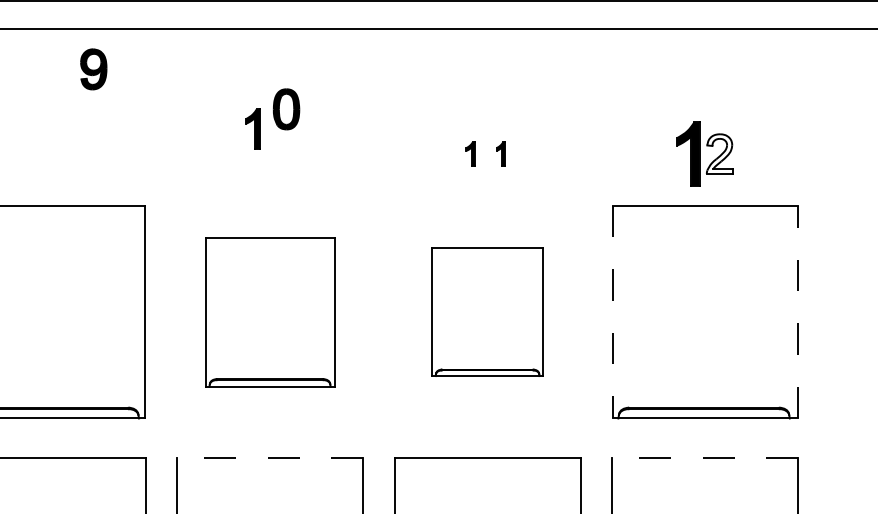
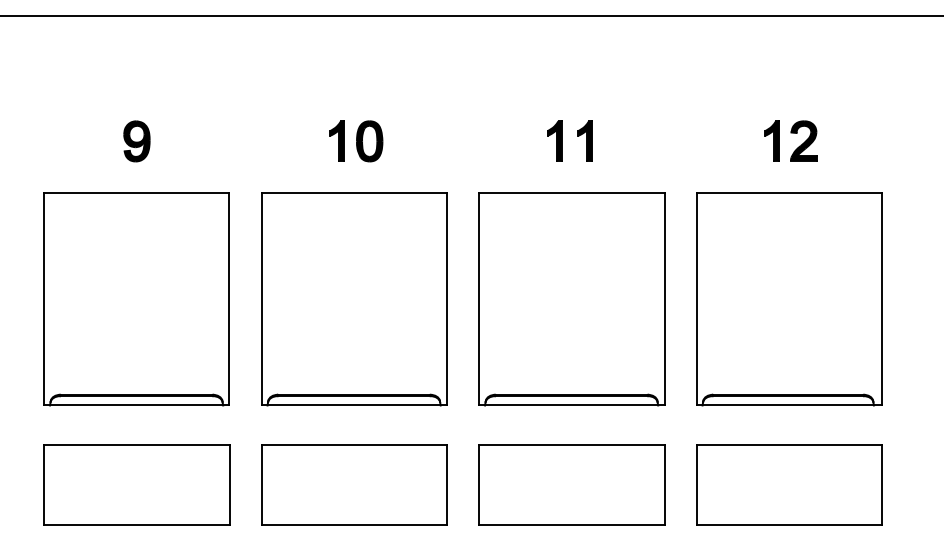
part: (93, 69) -> (136, 141), moved
part: (286, 109) -> (369, 141), moved
part: (252, 128) -> (336, 140), moved
part: (470, 153) -> (554, 140), size x1.67
part: (500, 153) -> (584, 140), size x1.67
part: (687, 153) -> (771, 140), size x0.62
fill: (719, 153) -> (803, 140), added
line: (798, 311) -> (882, 298), dashed -> solid
part: (270, 312) -> (354, 299), size x1.43
part: (487, 312) -> (571, 299), size x1.67
line: (612, 312) -> (696, 299), dashed -> solid
line: (270, 458) -> (354, 445), dashed -> solid
line: (705, 458) -> (789, 445), dashed -> solid

